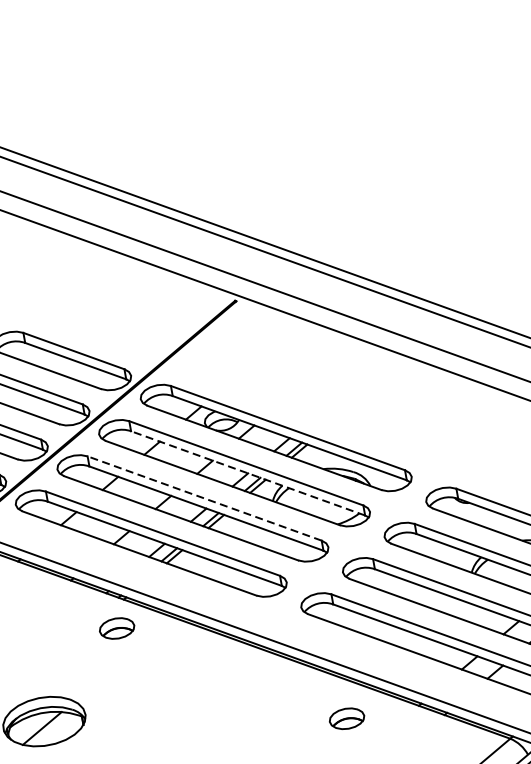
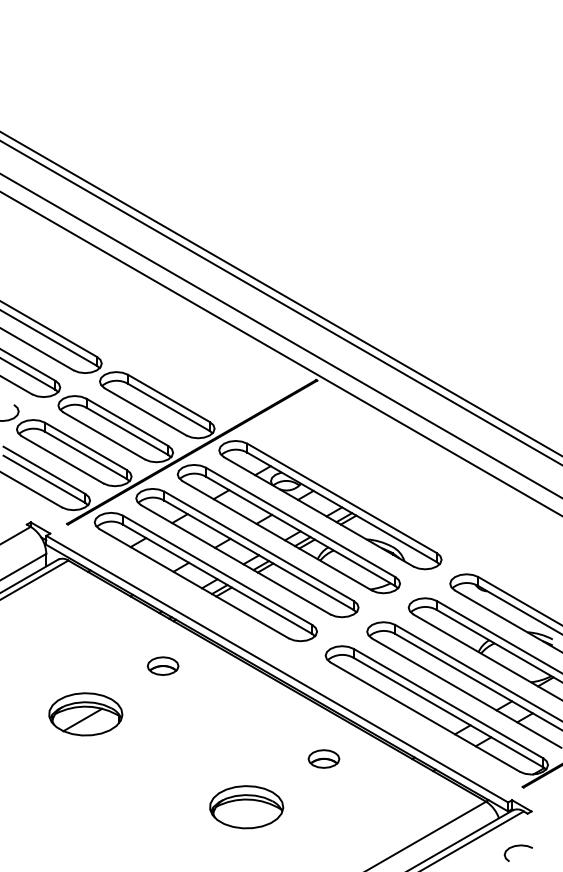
line: (248, 473) -> (300, 531), dashed -> solid
line: (204, 498) -> (258, 546), dashed -> solid
part: (116, 627) -> (162, 665), moved
part: (346, 718) -> (323, 758), moved

